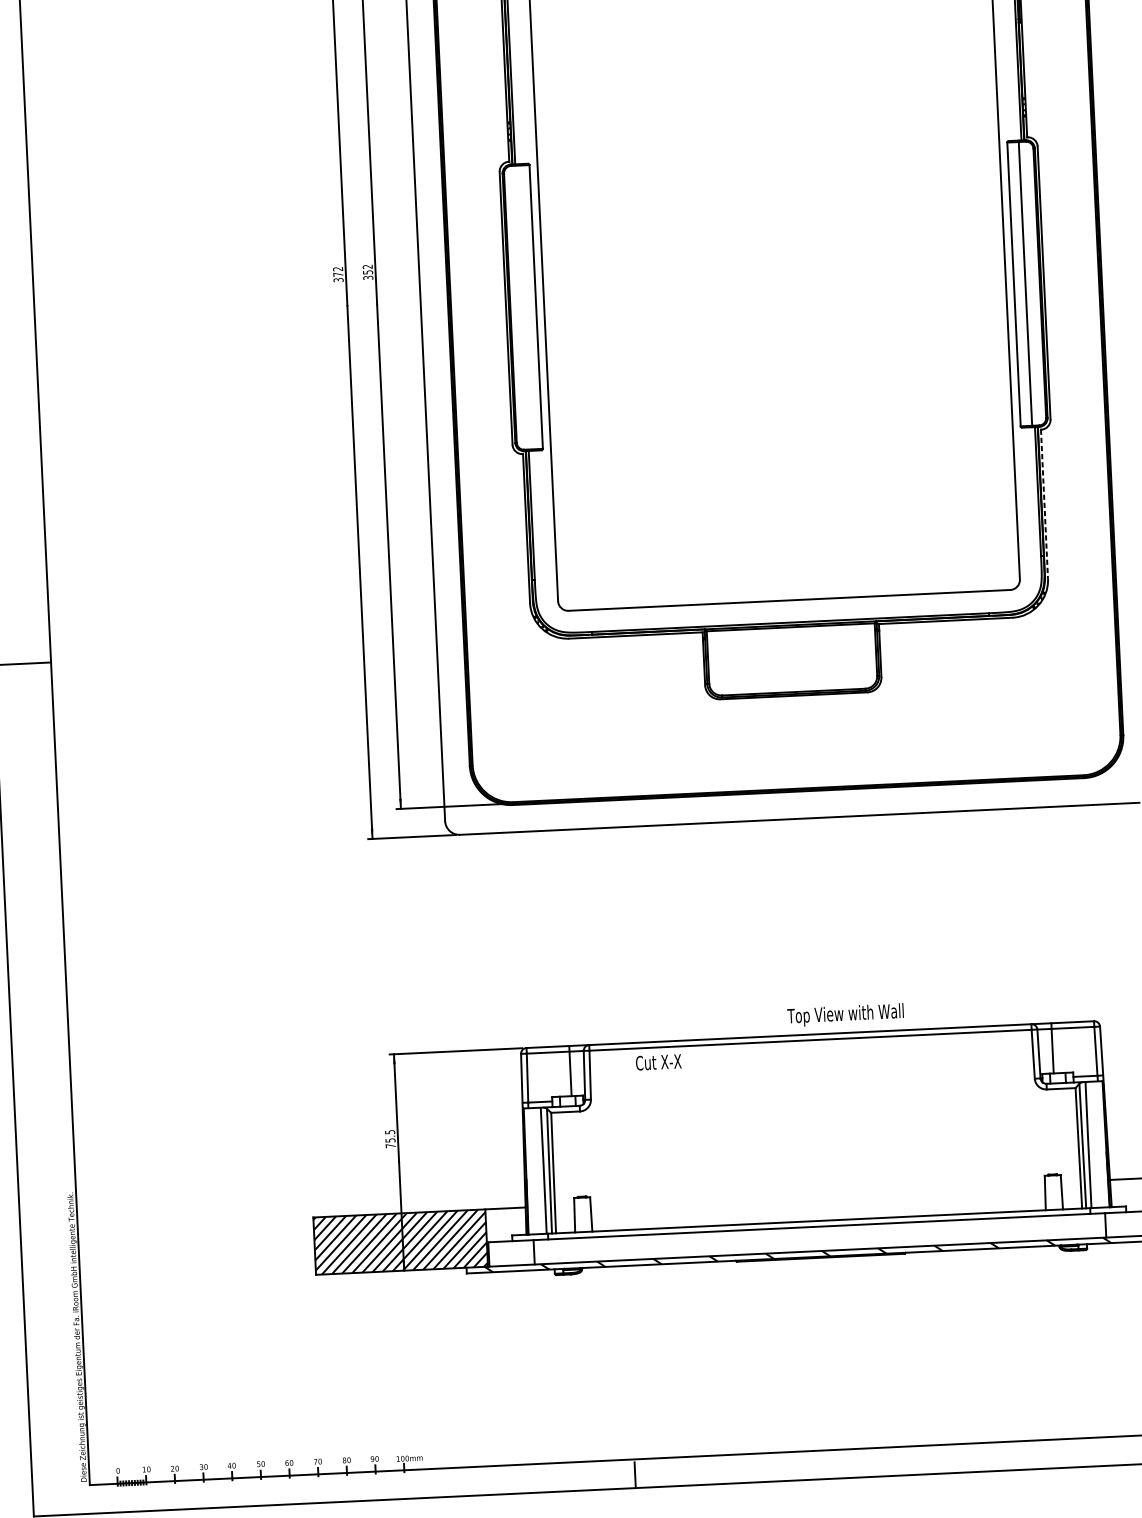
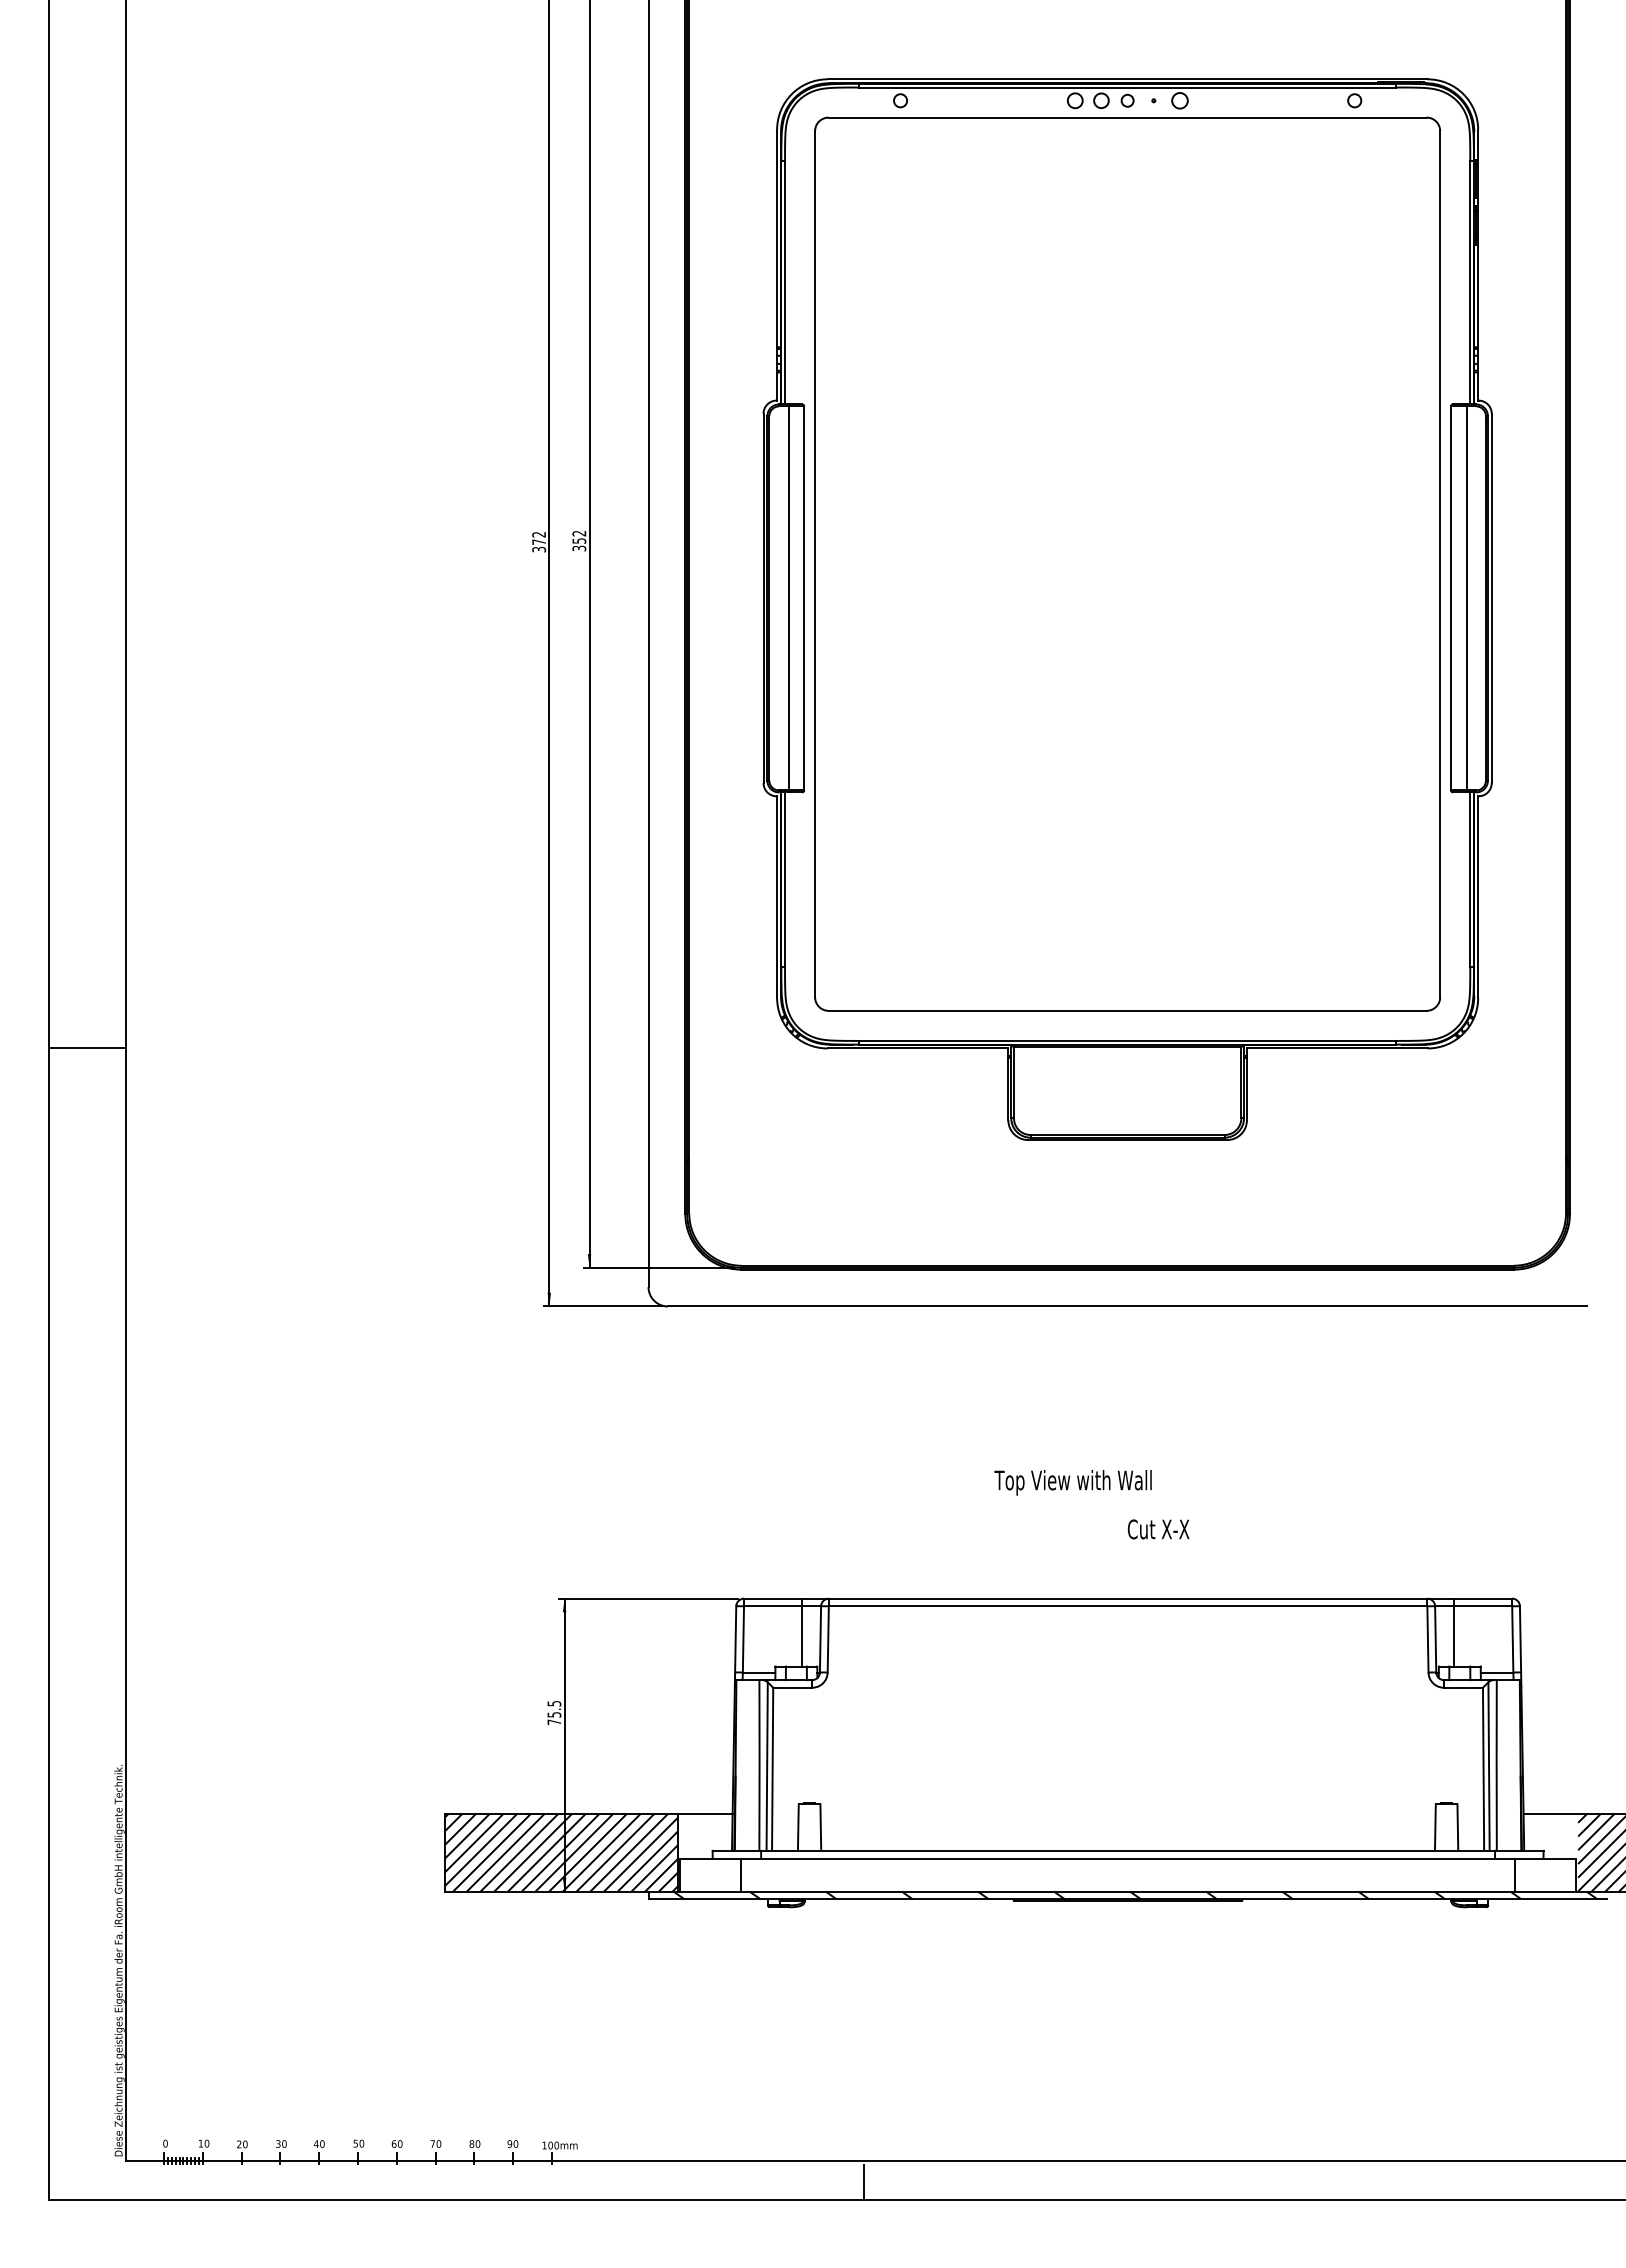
line: (524, 307) -> (788, 598), added
line: (1044, 504) -> (1478, 897), dashed -> solid
text: (845, 1015) -> (1072, 1482), moved
text: (658, 1062) -> (1158, 1529), moved

